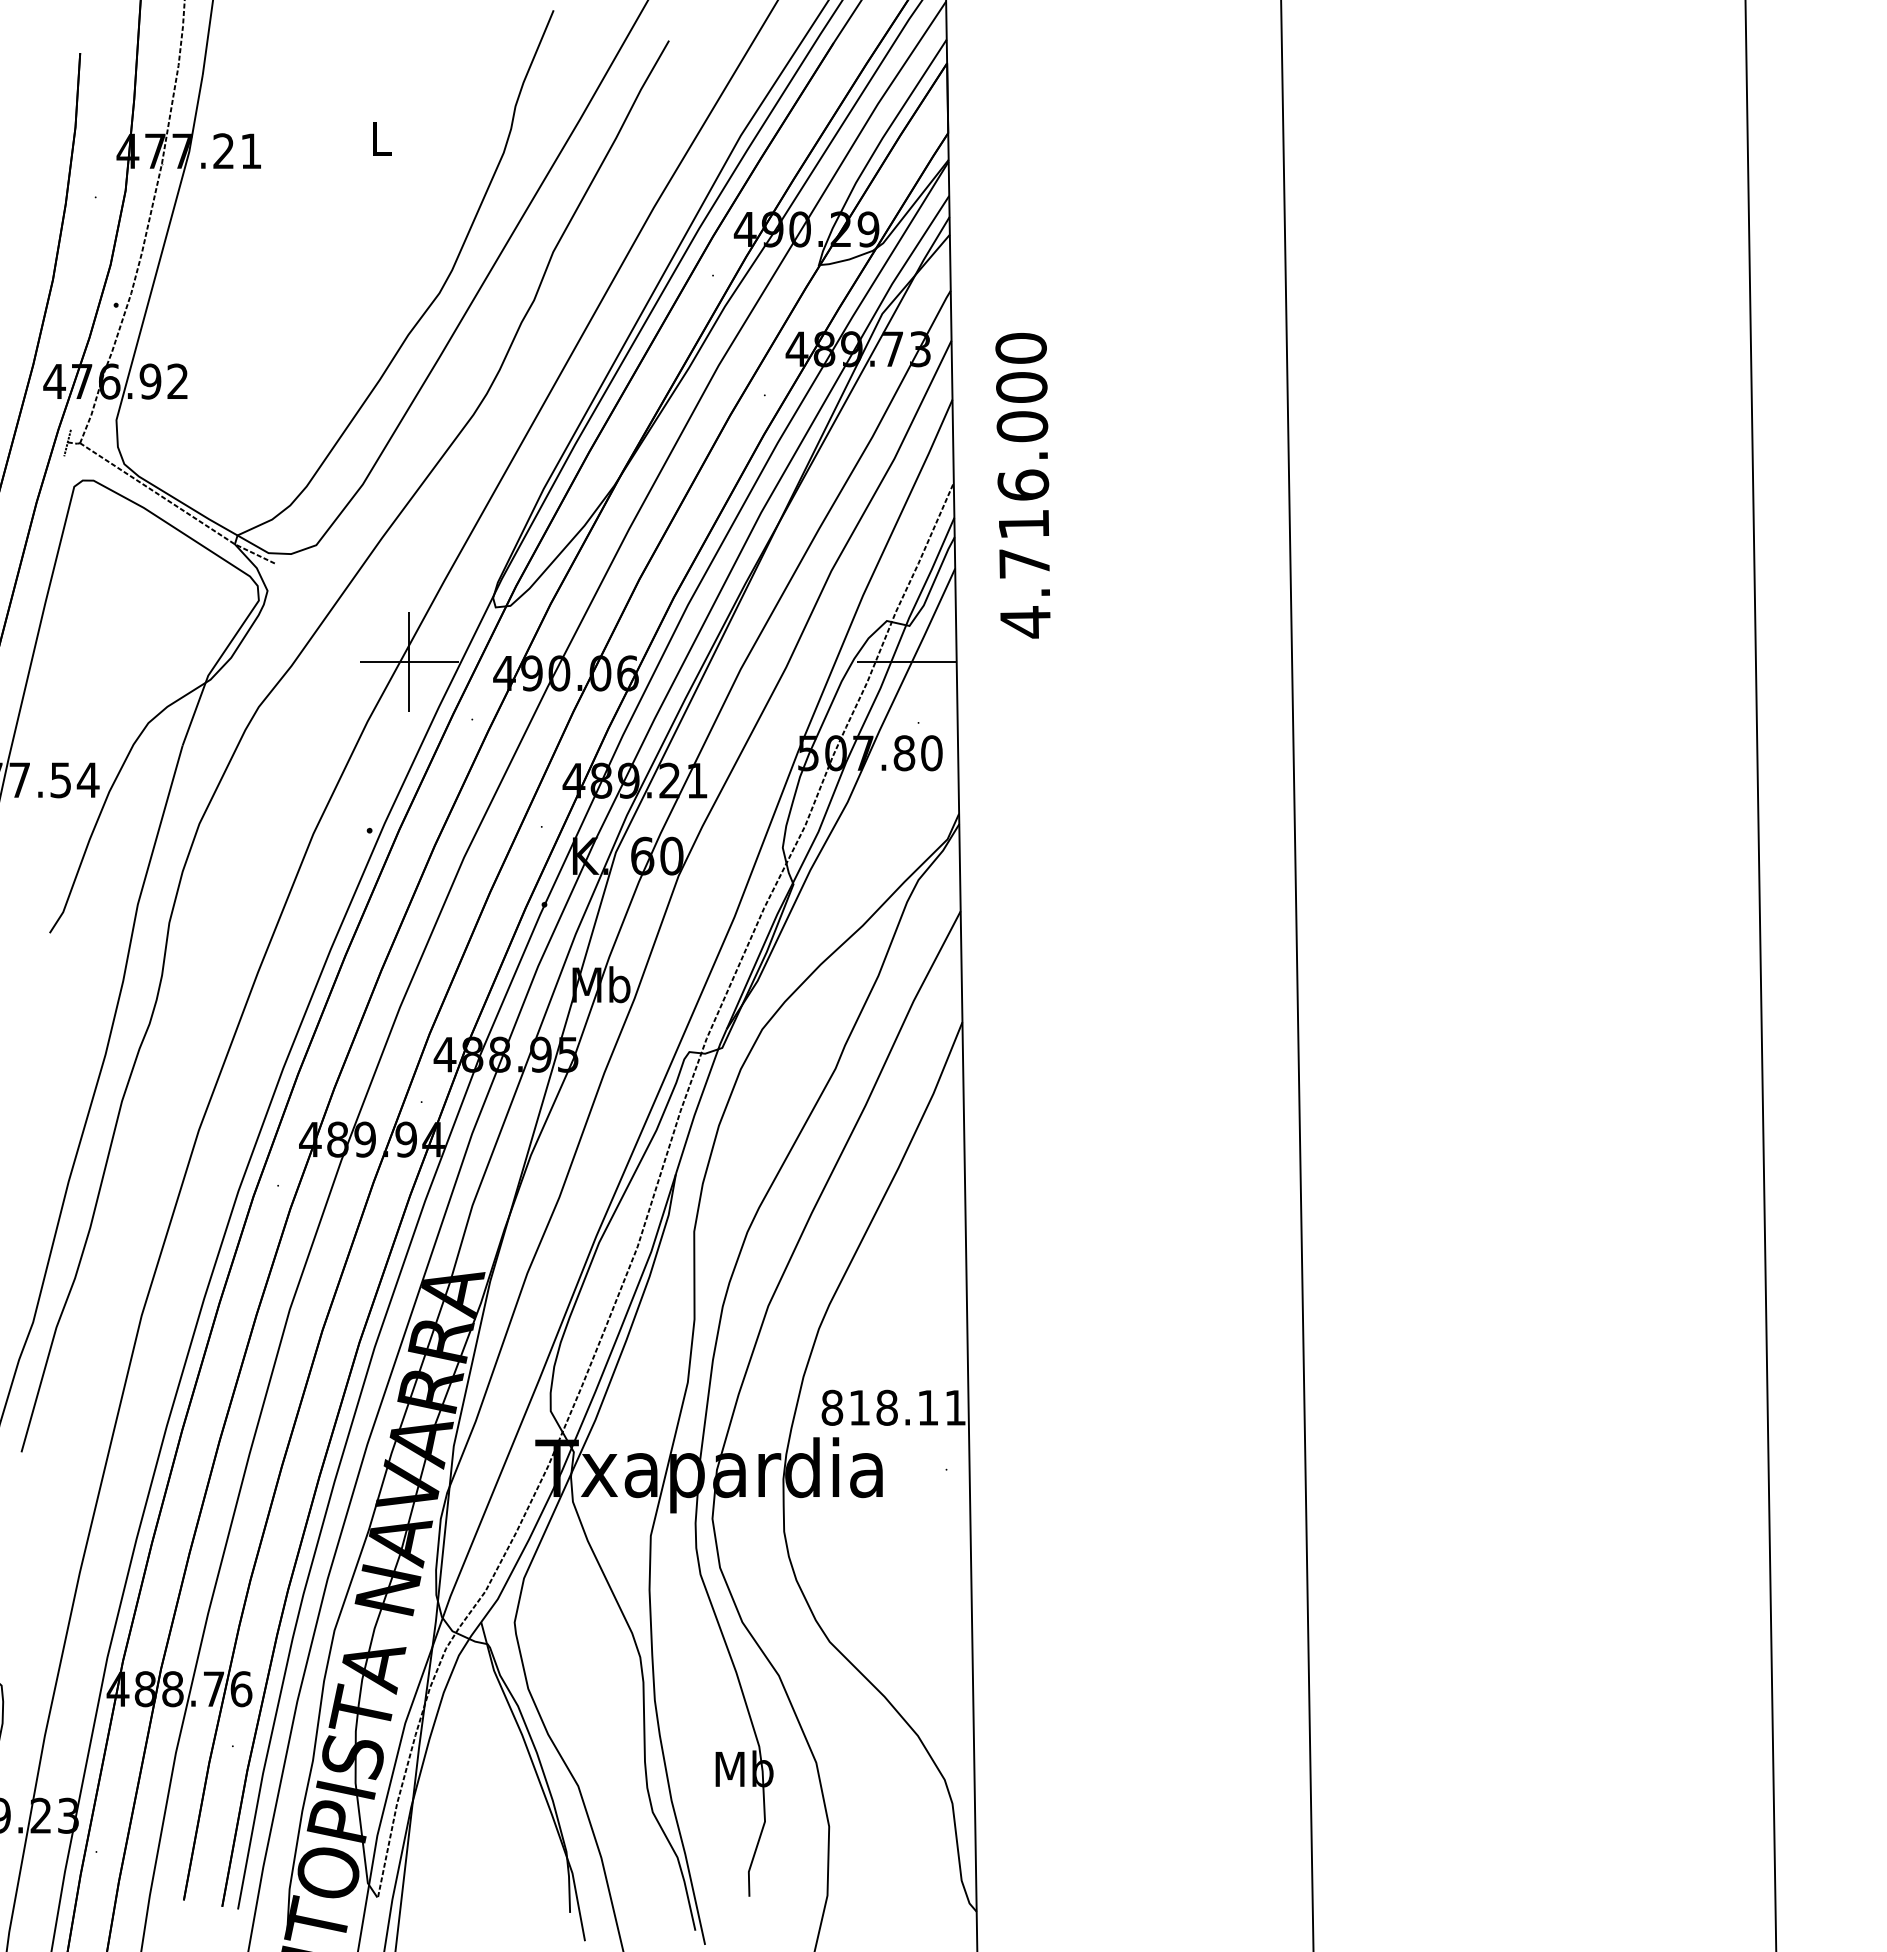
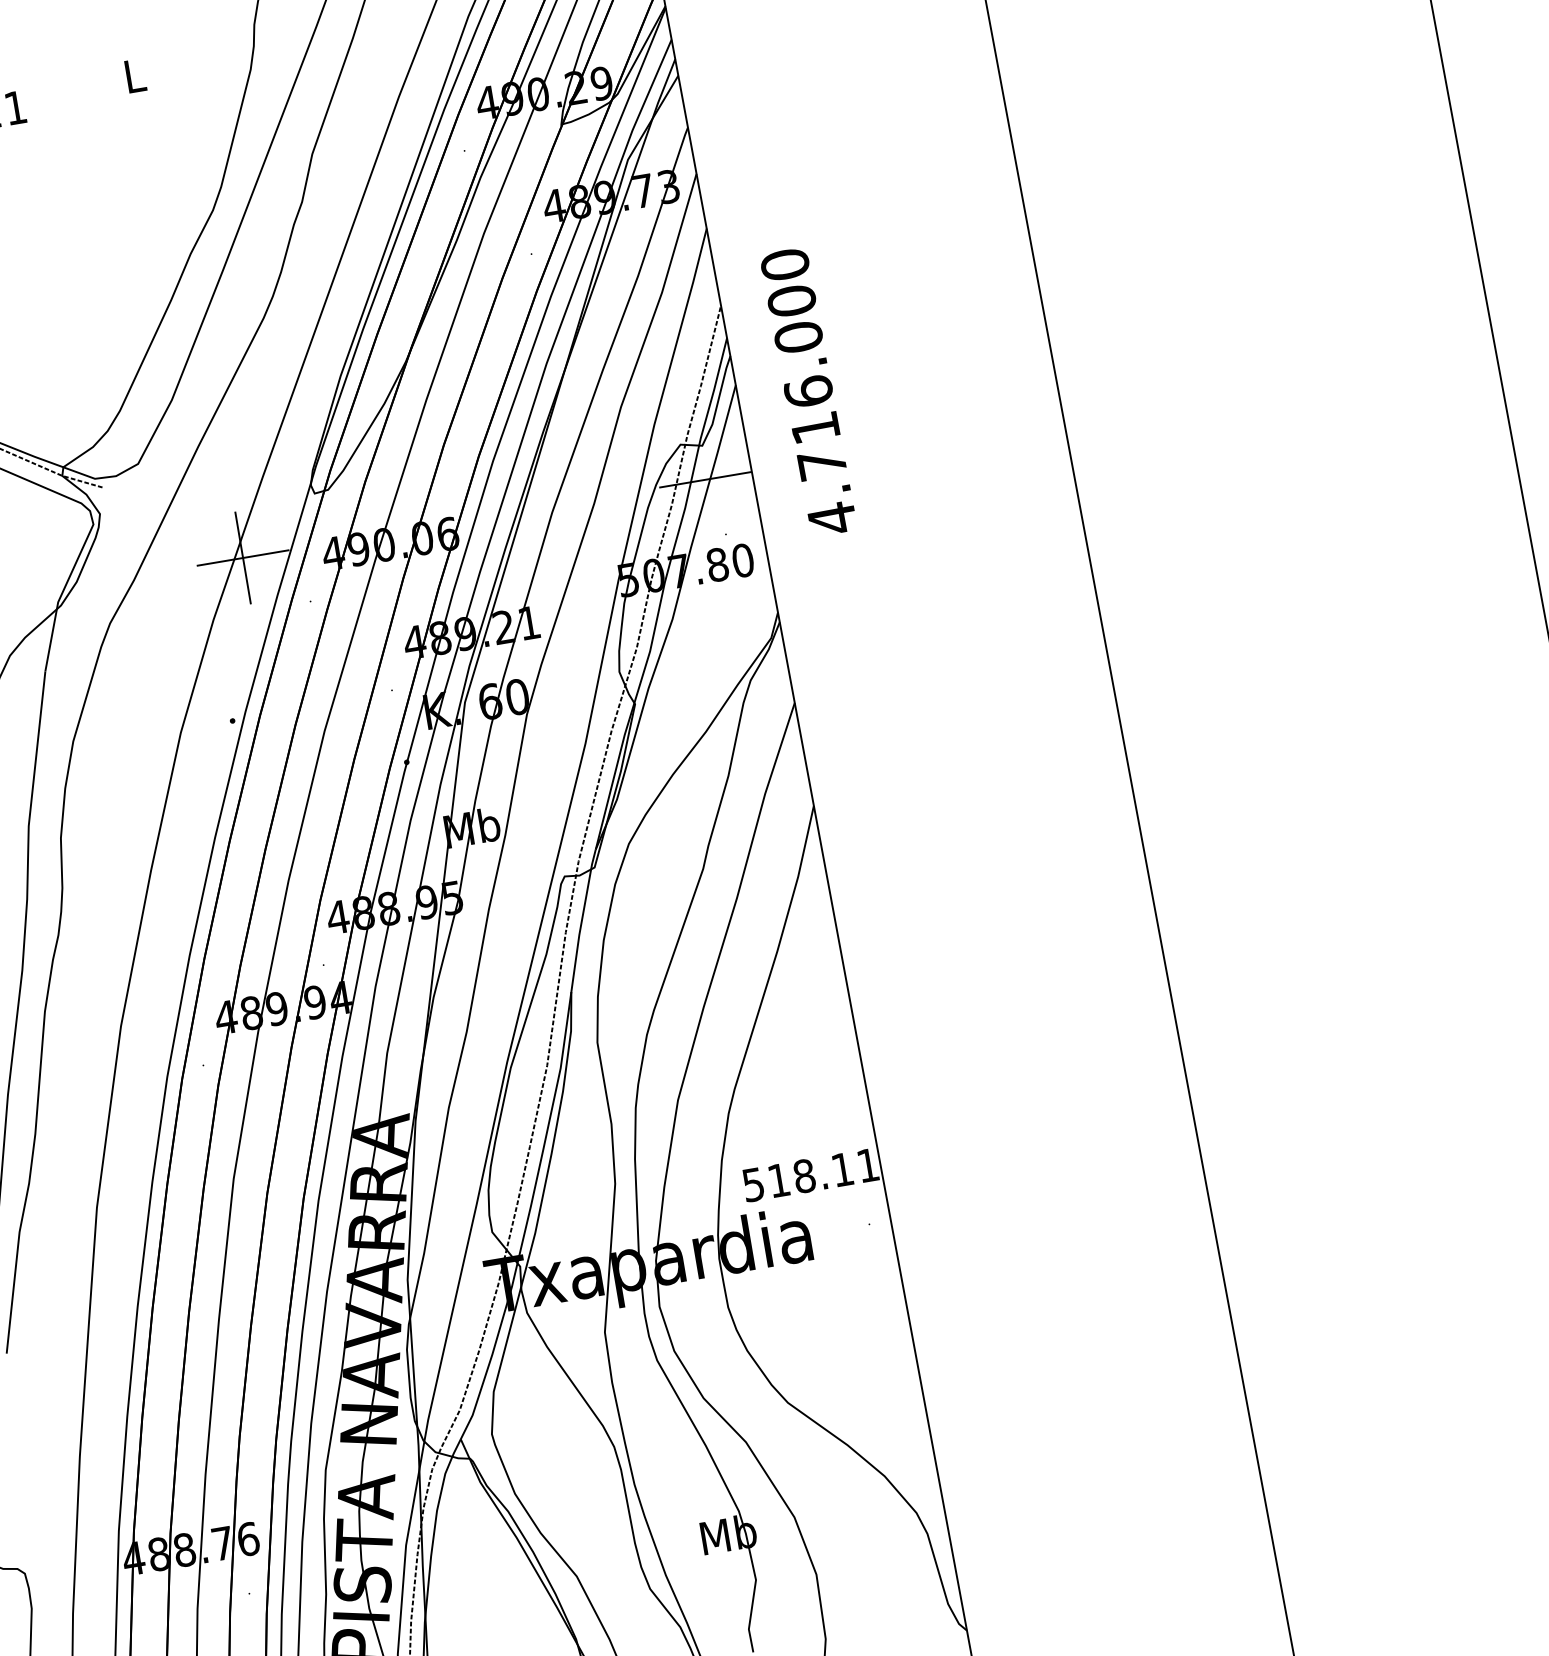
text: (1022, 485) -> (807, 392), moved
text: (832, 1407) -> (753, 1184), 818.11 -> 518.11

